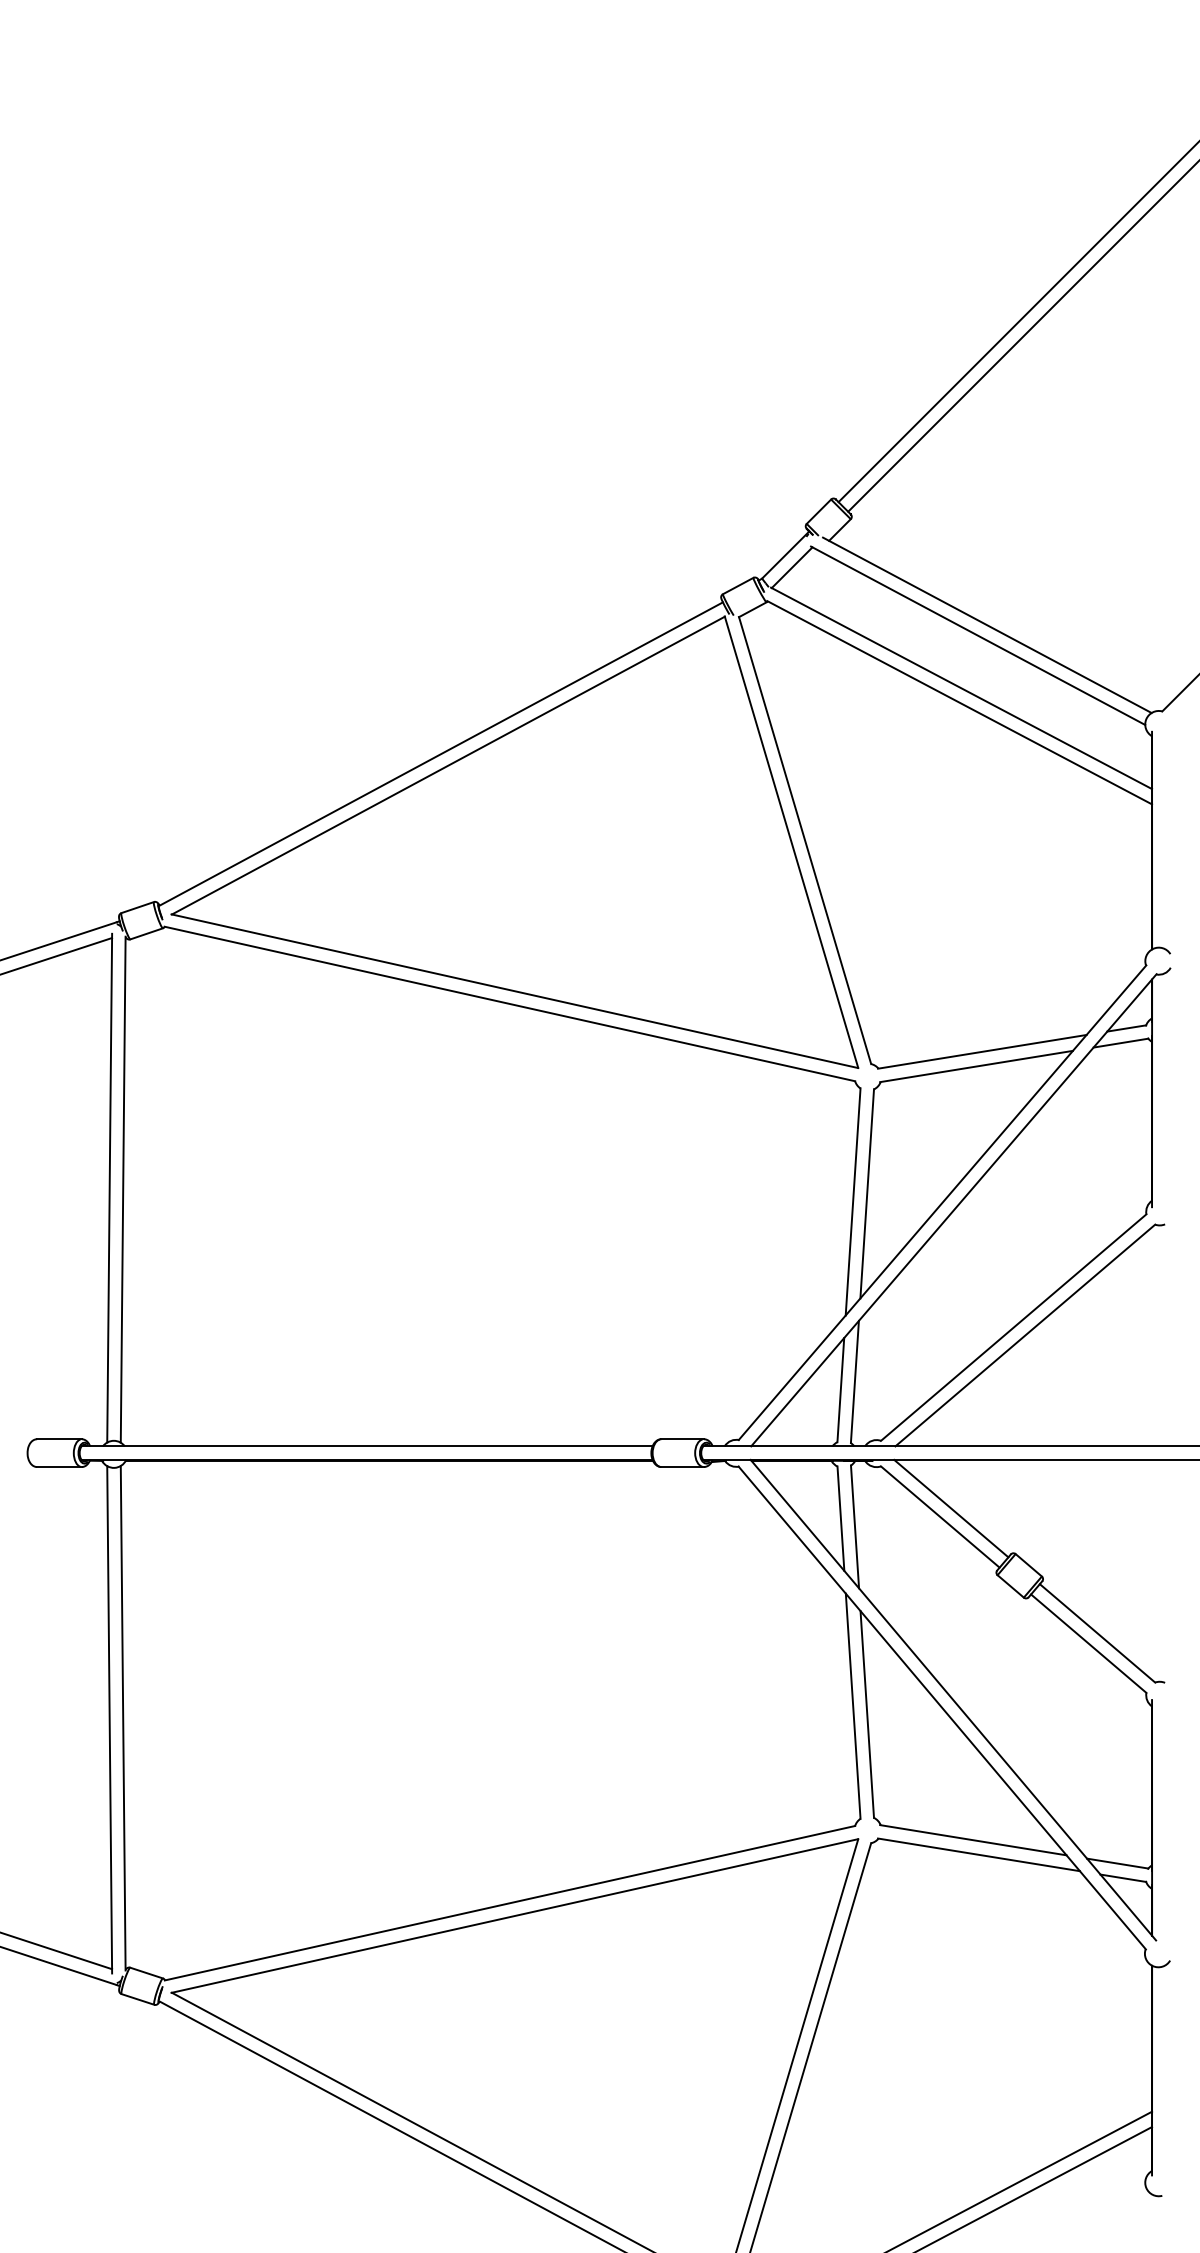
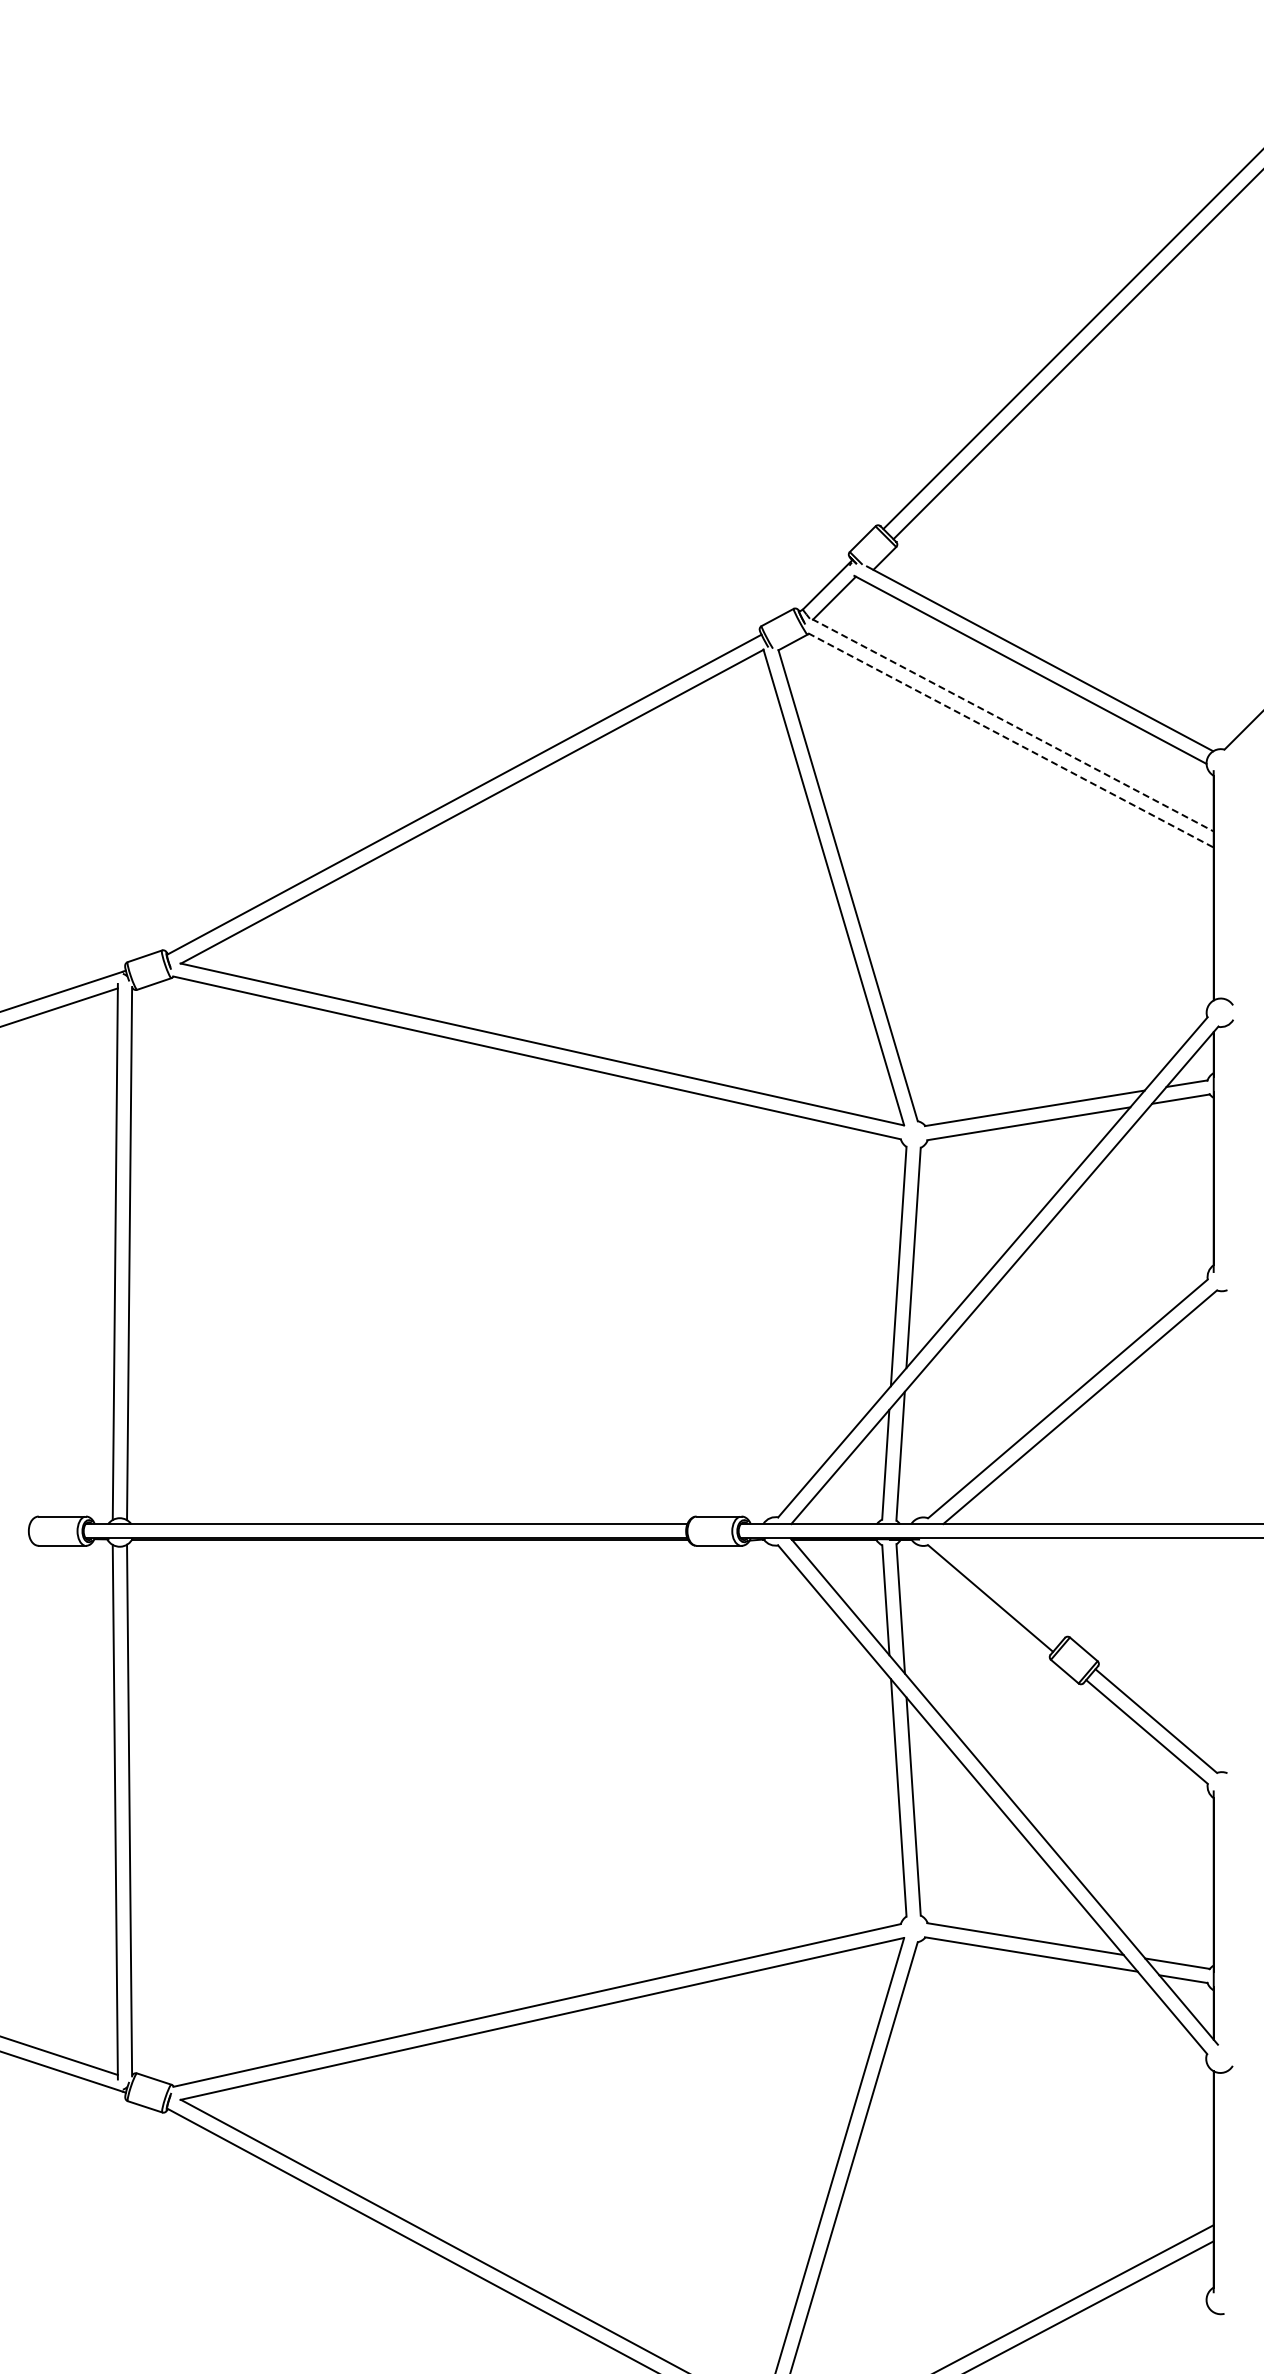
line: (962, 688) -> (1013, 725), solid -> dashed
line: (960, 702) -> (1011, 740), solid -> dashed
line: (951, 1508) -> (1002, 1589), removed

